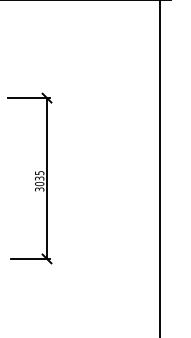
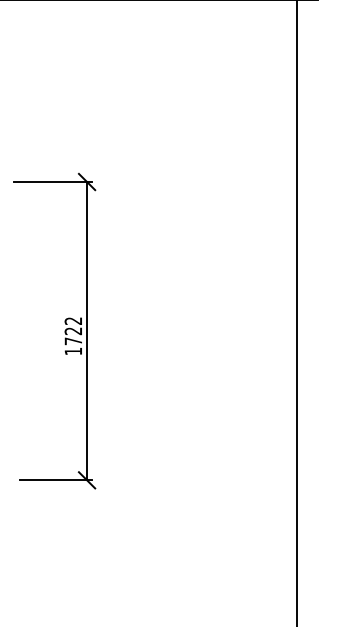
text: (39, 181) -> (73, 336), 3035 -> 1722

